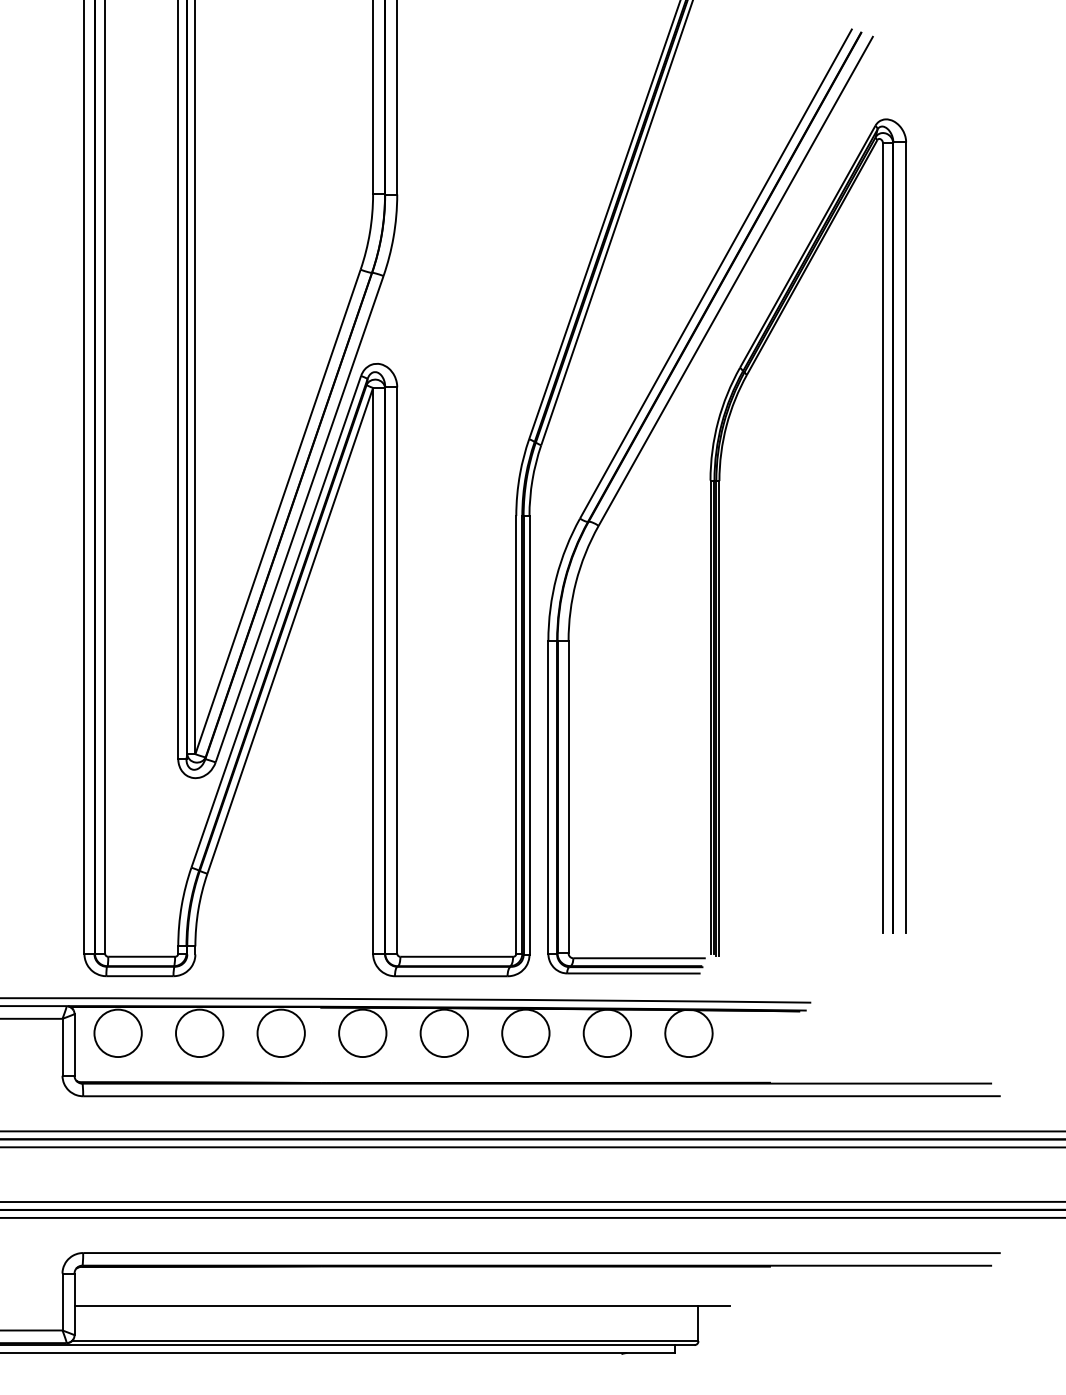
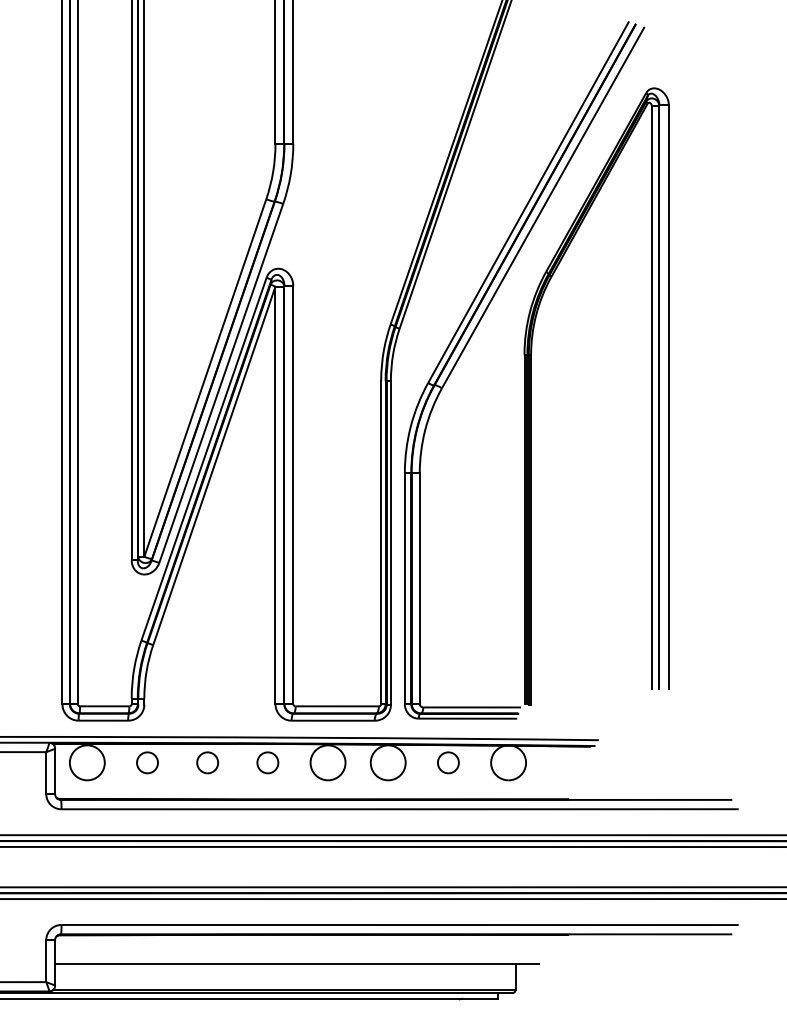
circle: (199, 1033) -> (147, 762), size x0.6
circle: (280, 1033) -> (207, 762), size x0.6
circle: (362, 1033) -> (267, 762), size x0.6
circle: (607, 1033) -> (448, 762), size x0.6

